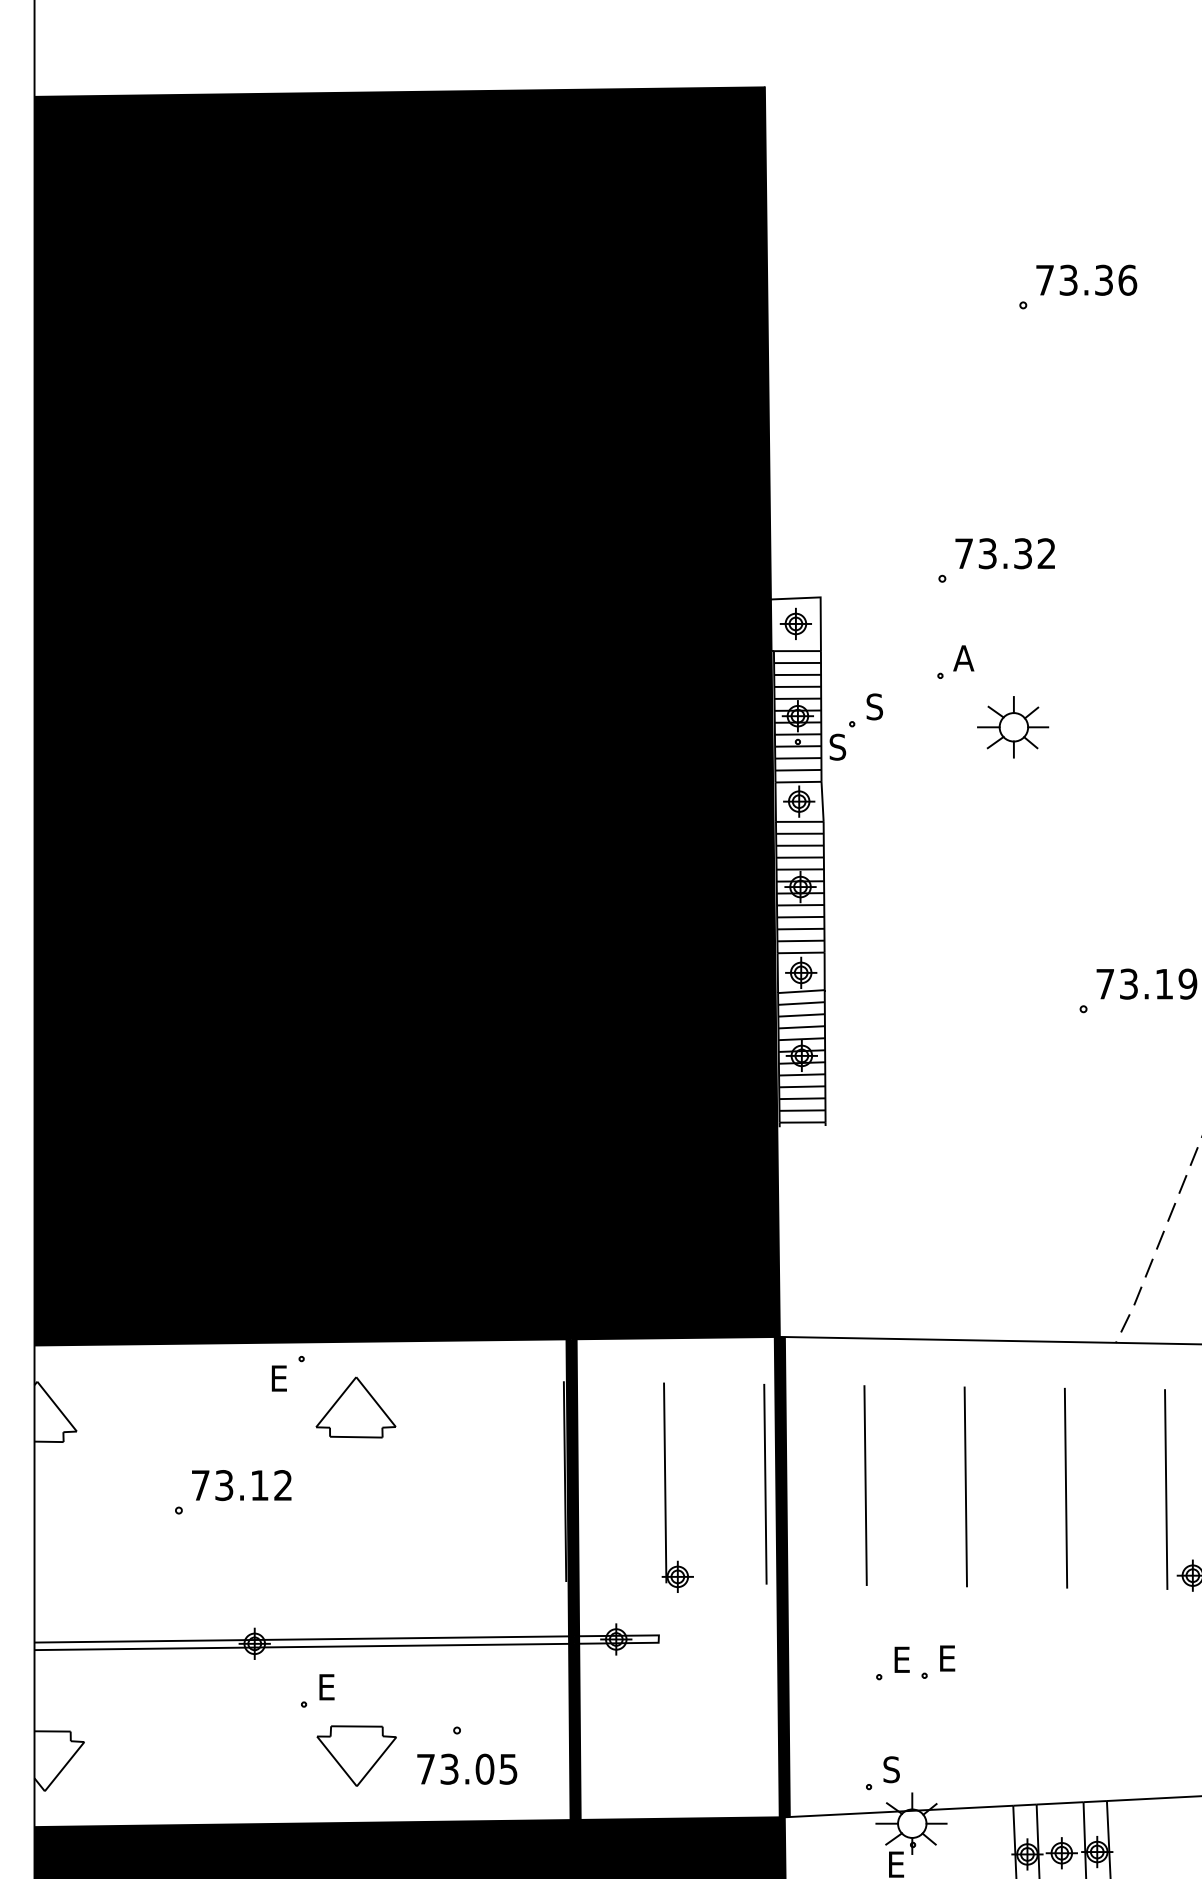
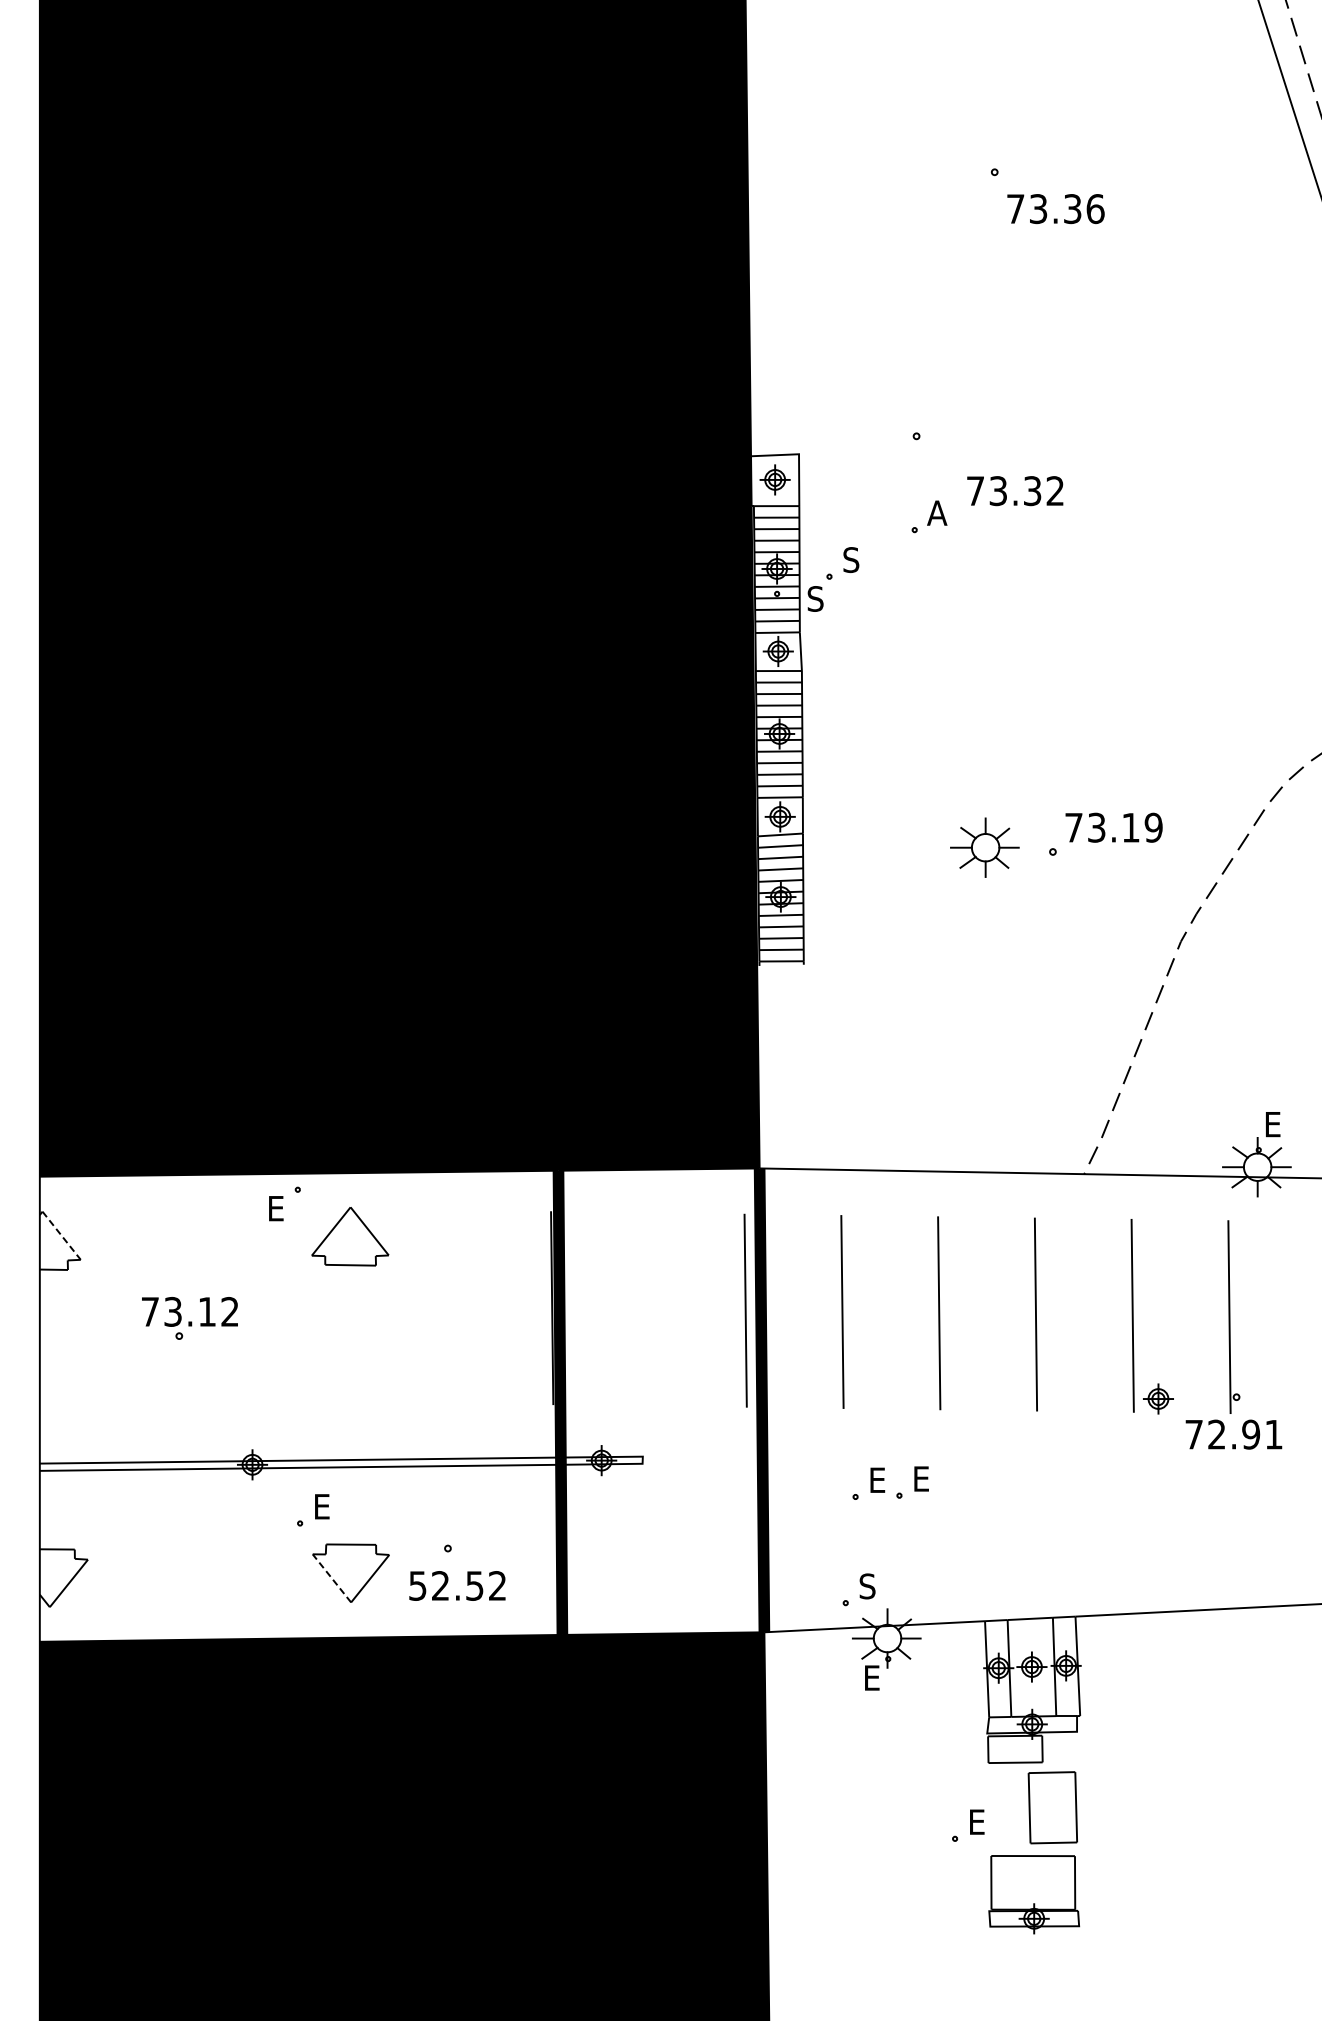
text: (1086, 280) -> (1055, 209), moved
text: (1005, 554) -> (1015, 491), moved
part: (1012, 727) -> (984, 847), moved
line: (56, 1406) -> (61, 1235), solid -> dashed
text: (241, 1485) -> (189, 1311), moved
part: (665, 1487) -> (649, 1313), removed
line: (336, 1761) -> (331, 1578), solid -> dashed
text: (466, 1768) -> (457, 1585), 73.05 -> 52.52

